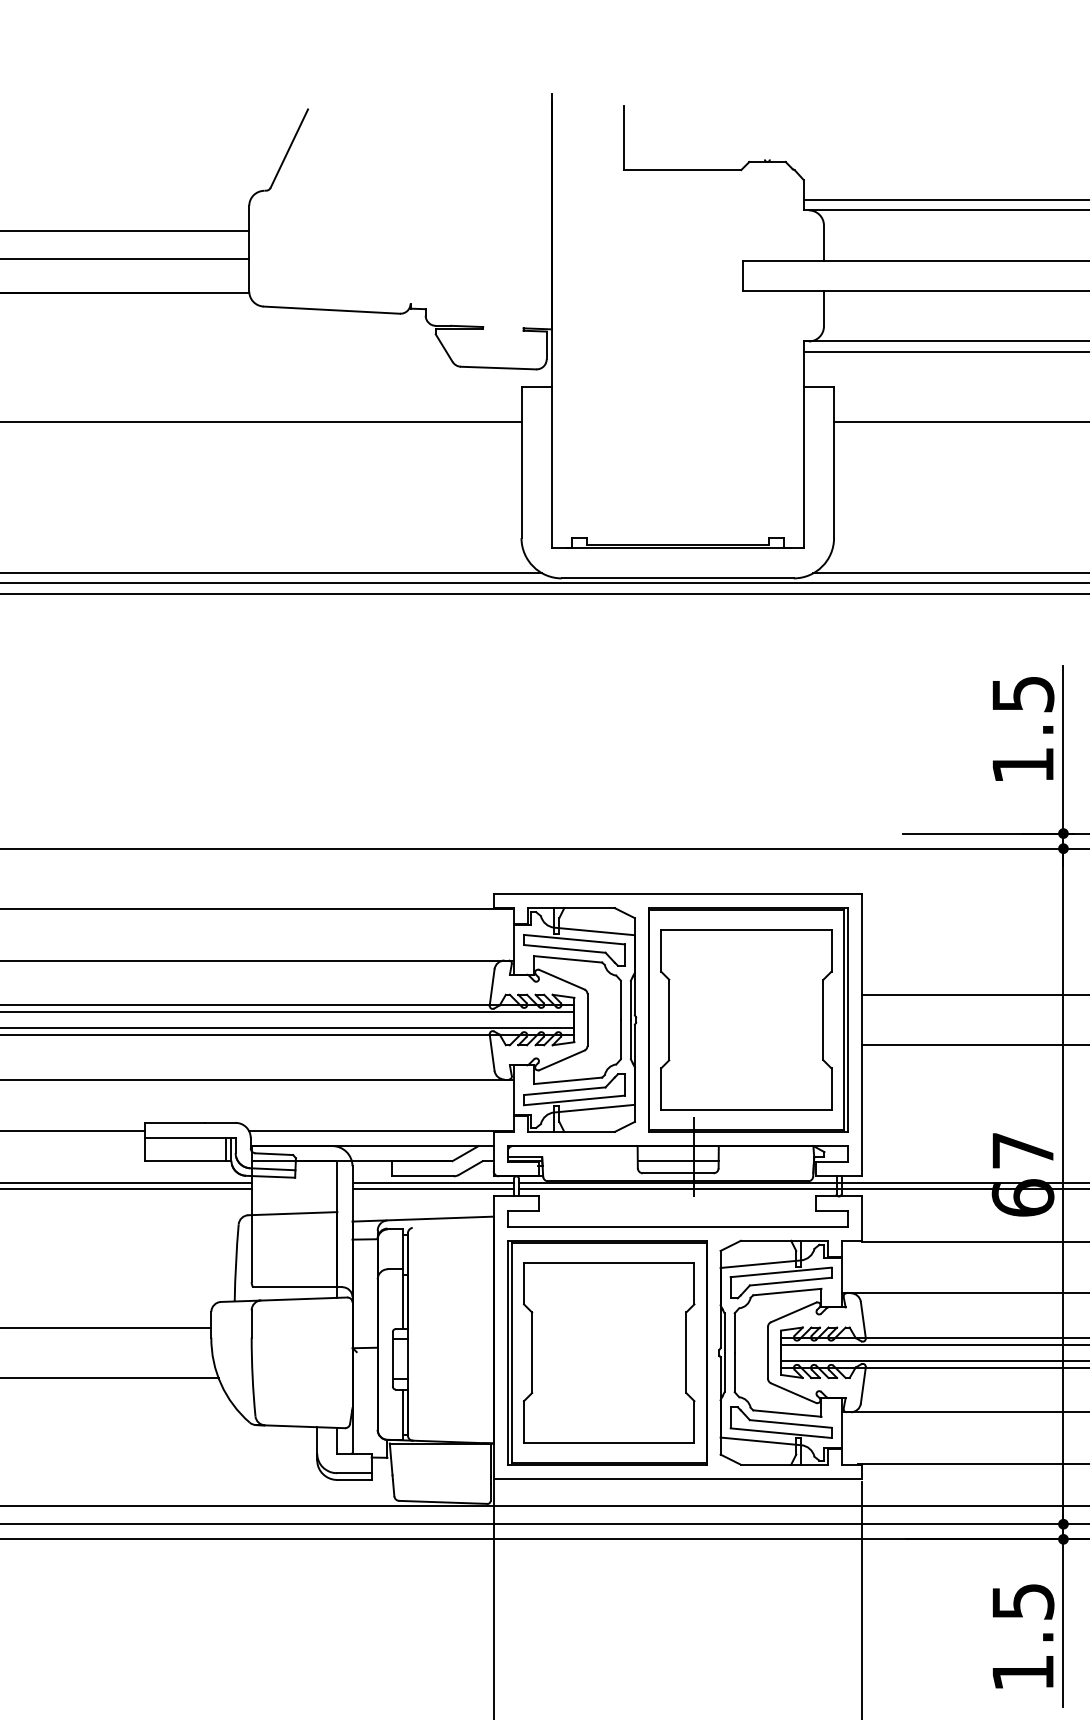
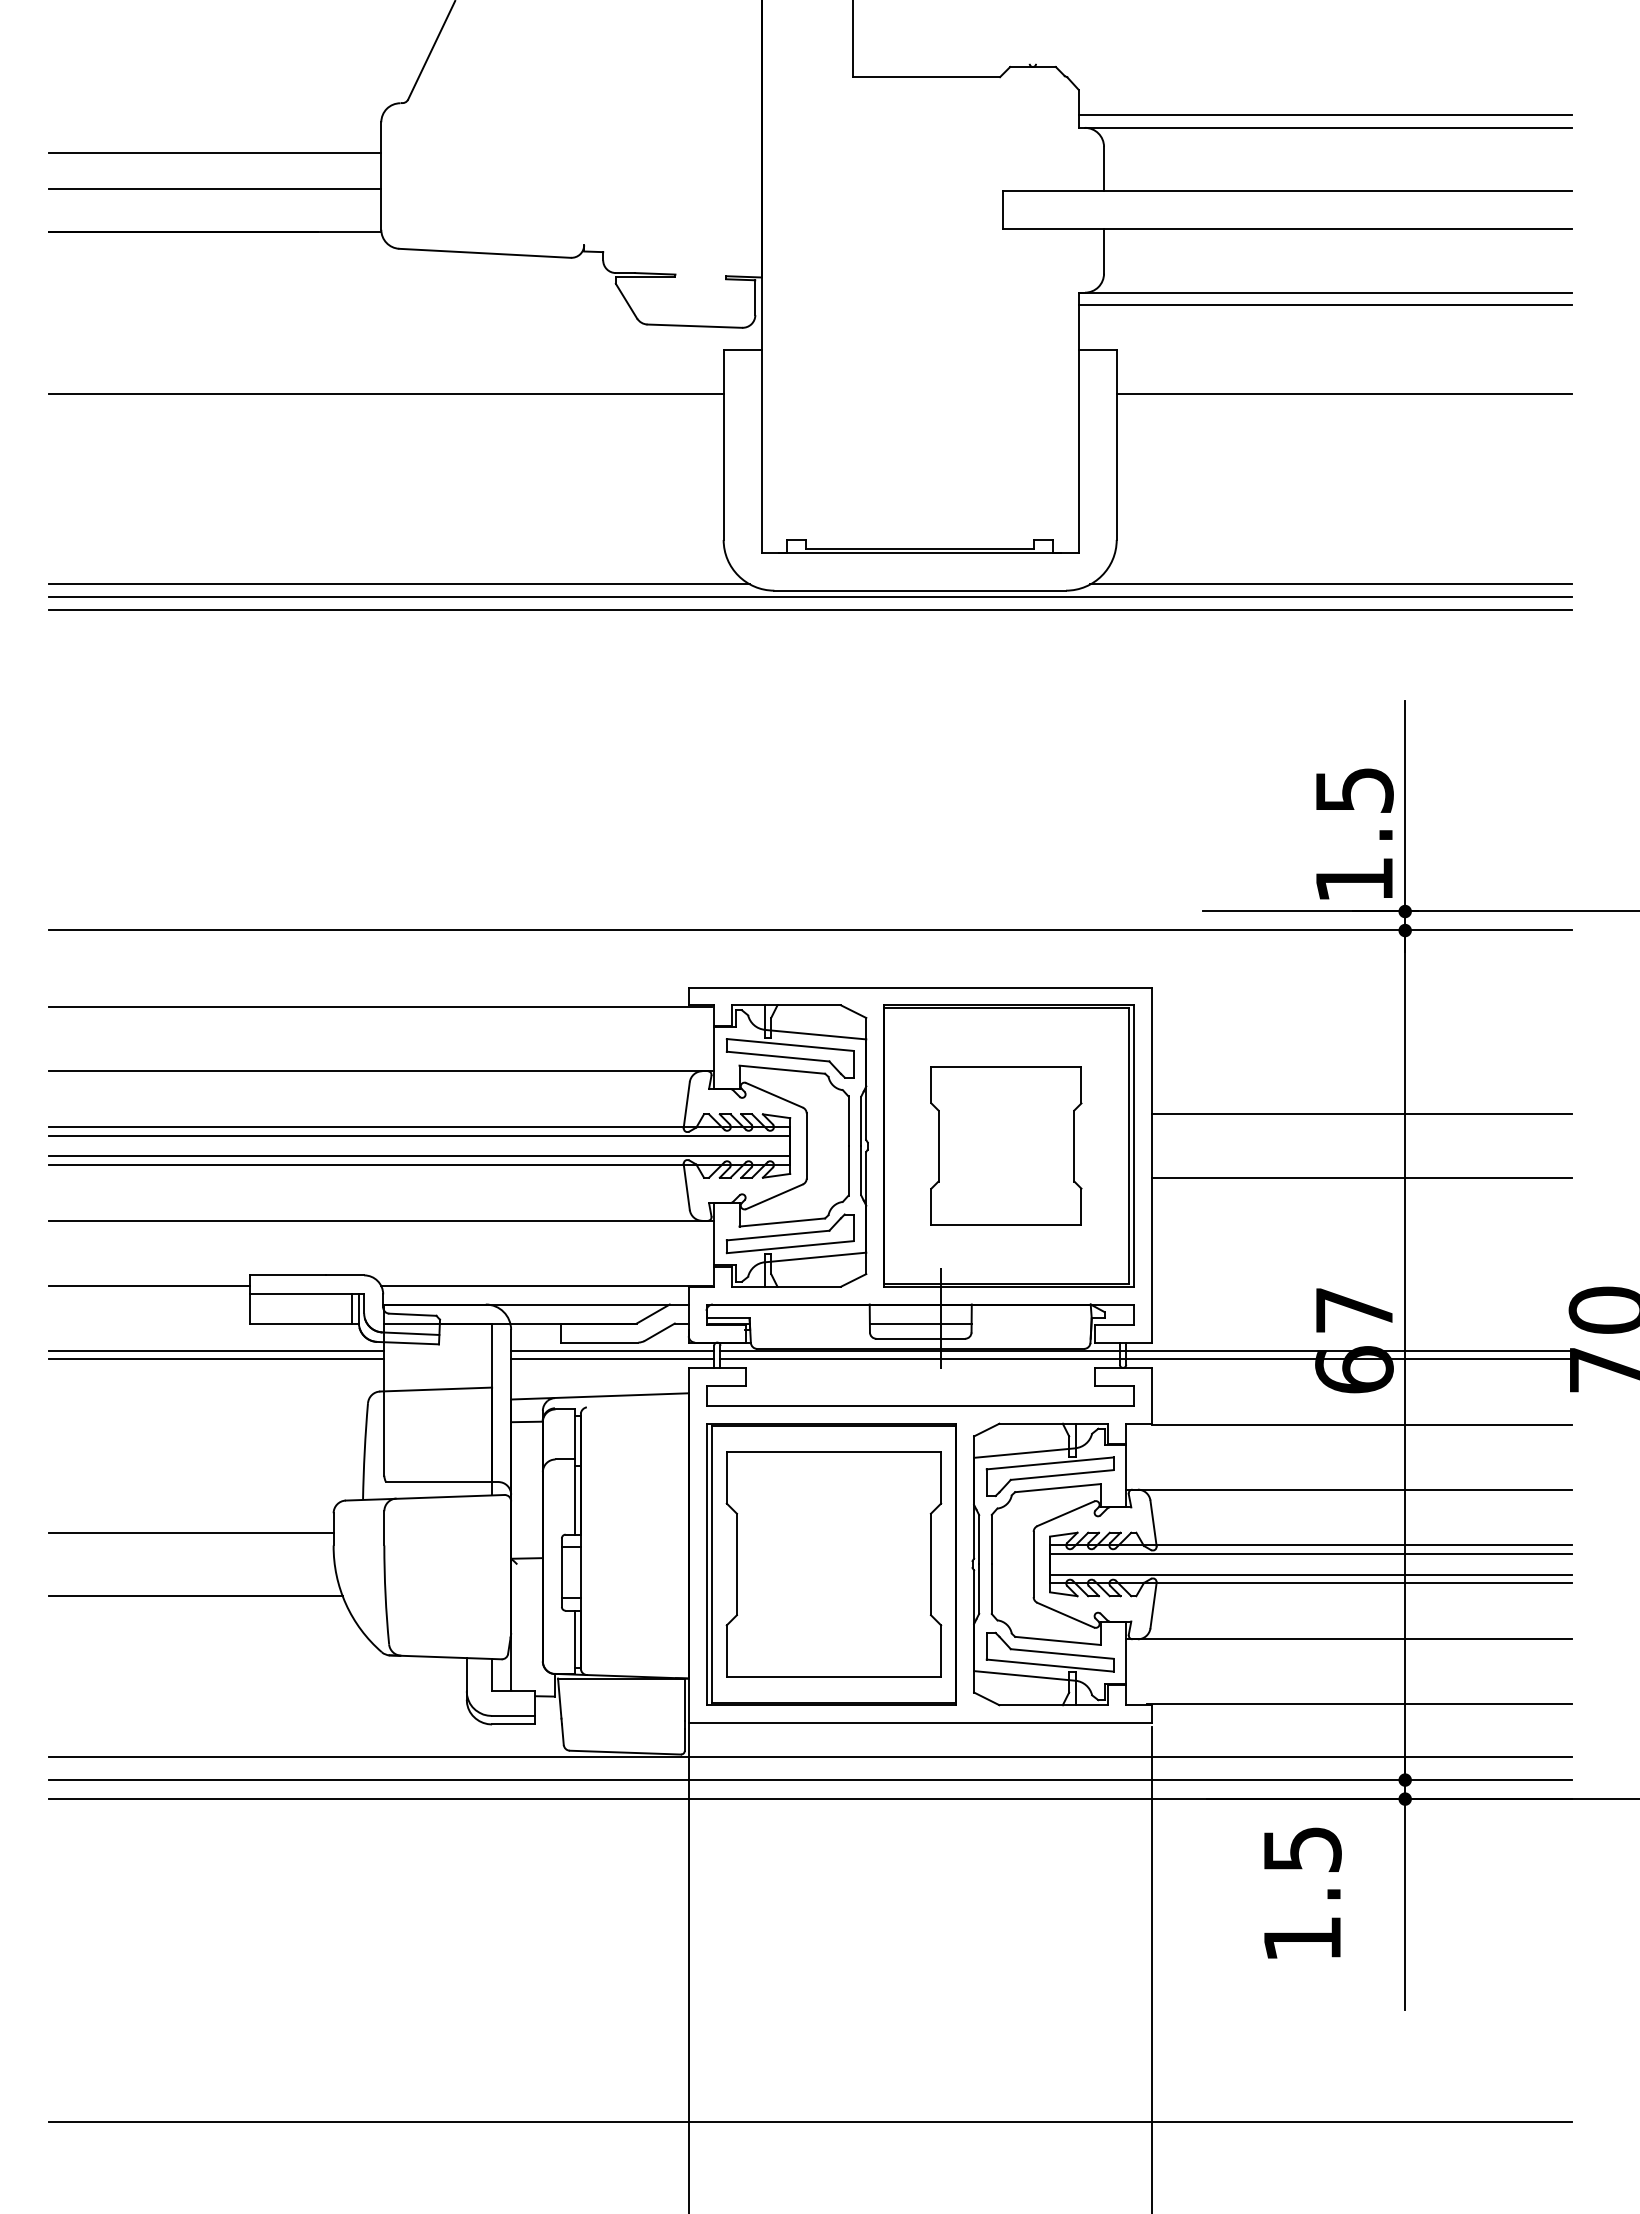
text: (1023, 728) -> (1354, 833), moved
part: (746, 1019) -> (1006, 1145), size x0.7
text: (1023, 1635) -> (1302, 1892), moved

